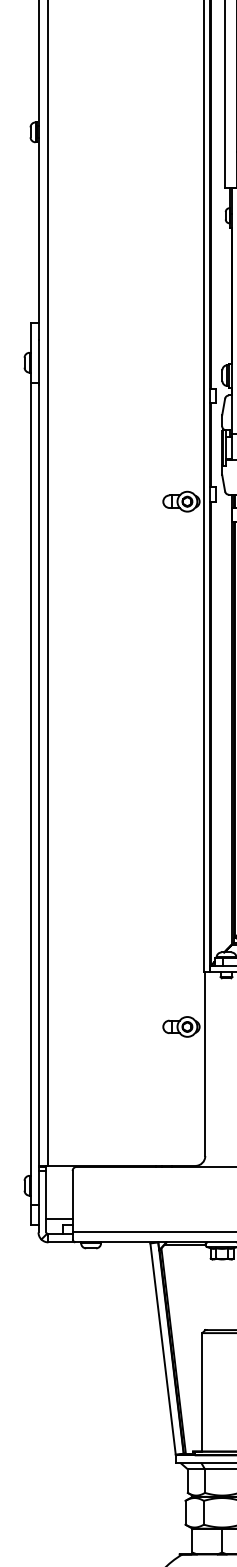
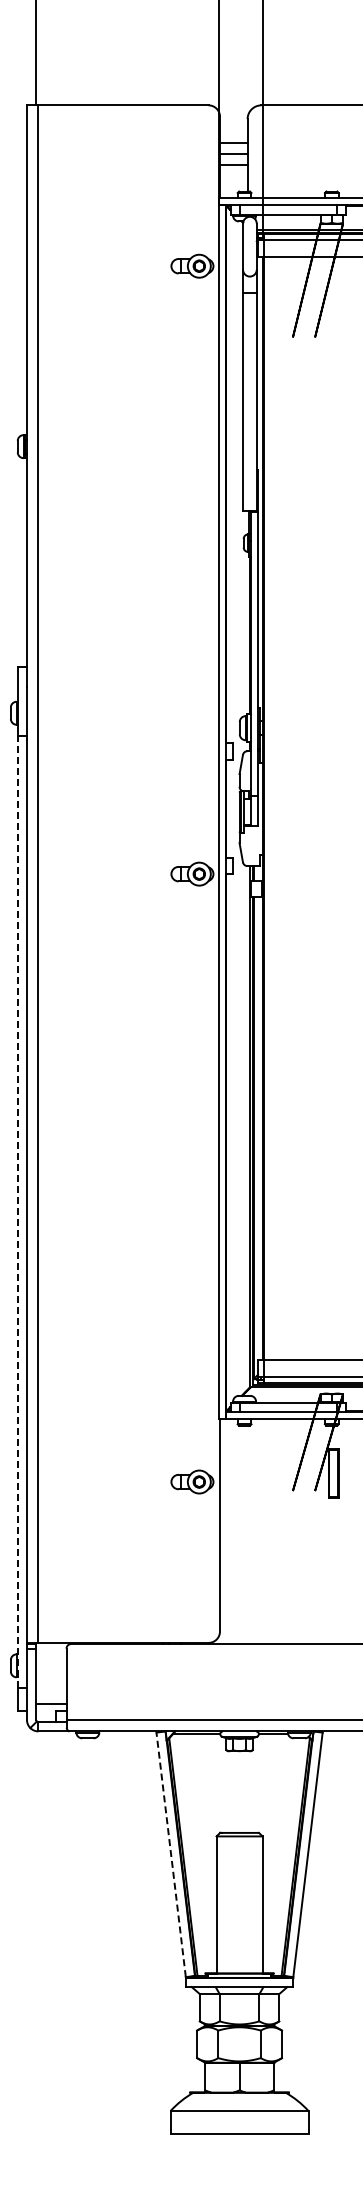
line: (30, 794) -> (17, 1212), solid -> dashed
line: (163, 1348) -> (171, 1854), solid -> dashed

